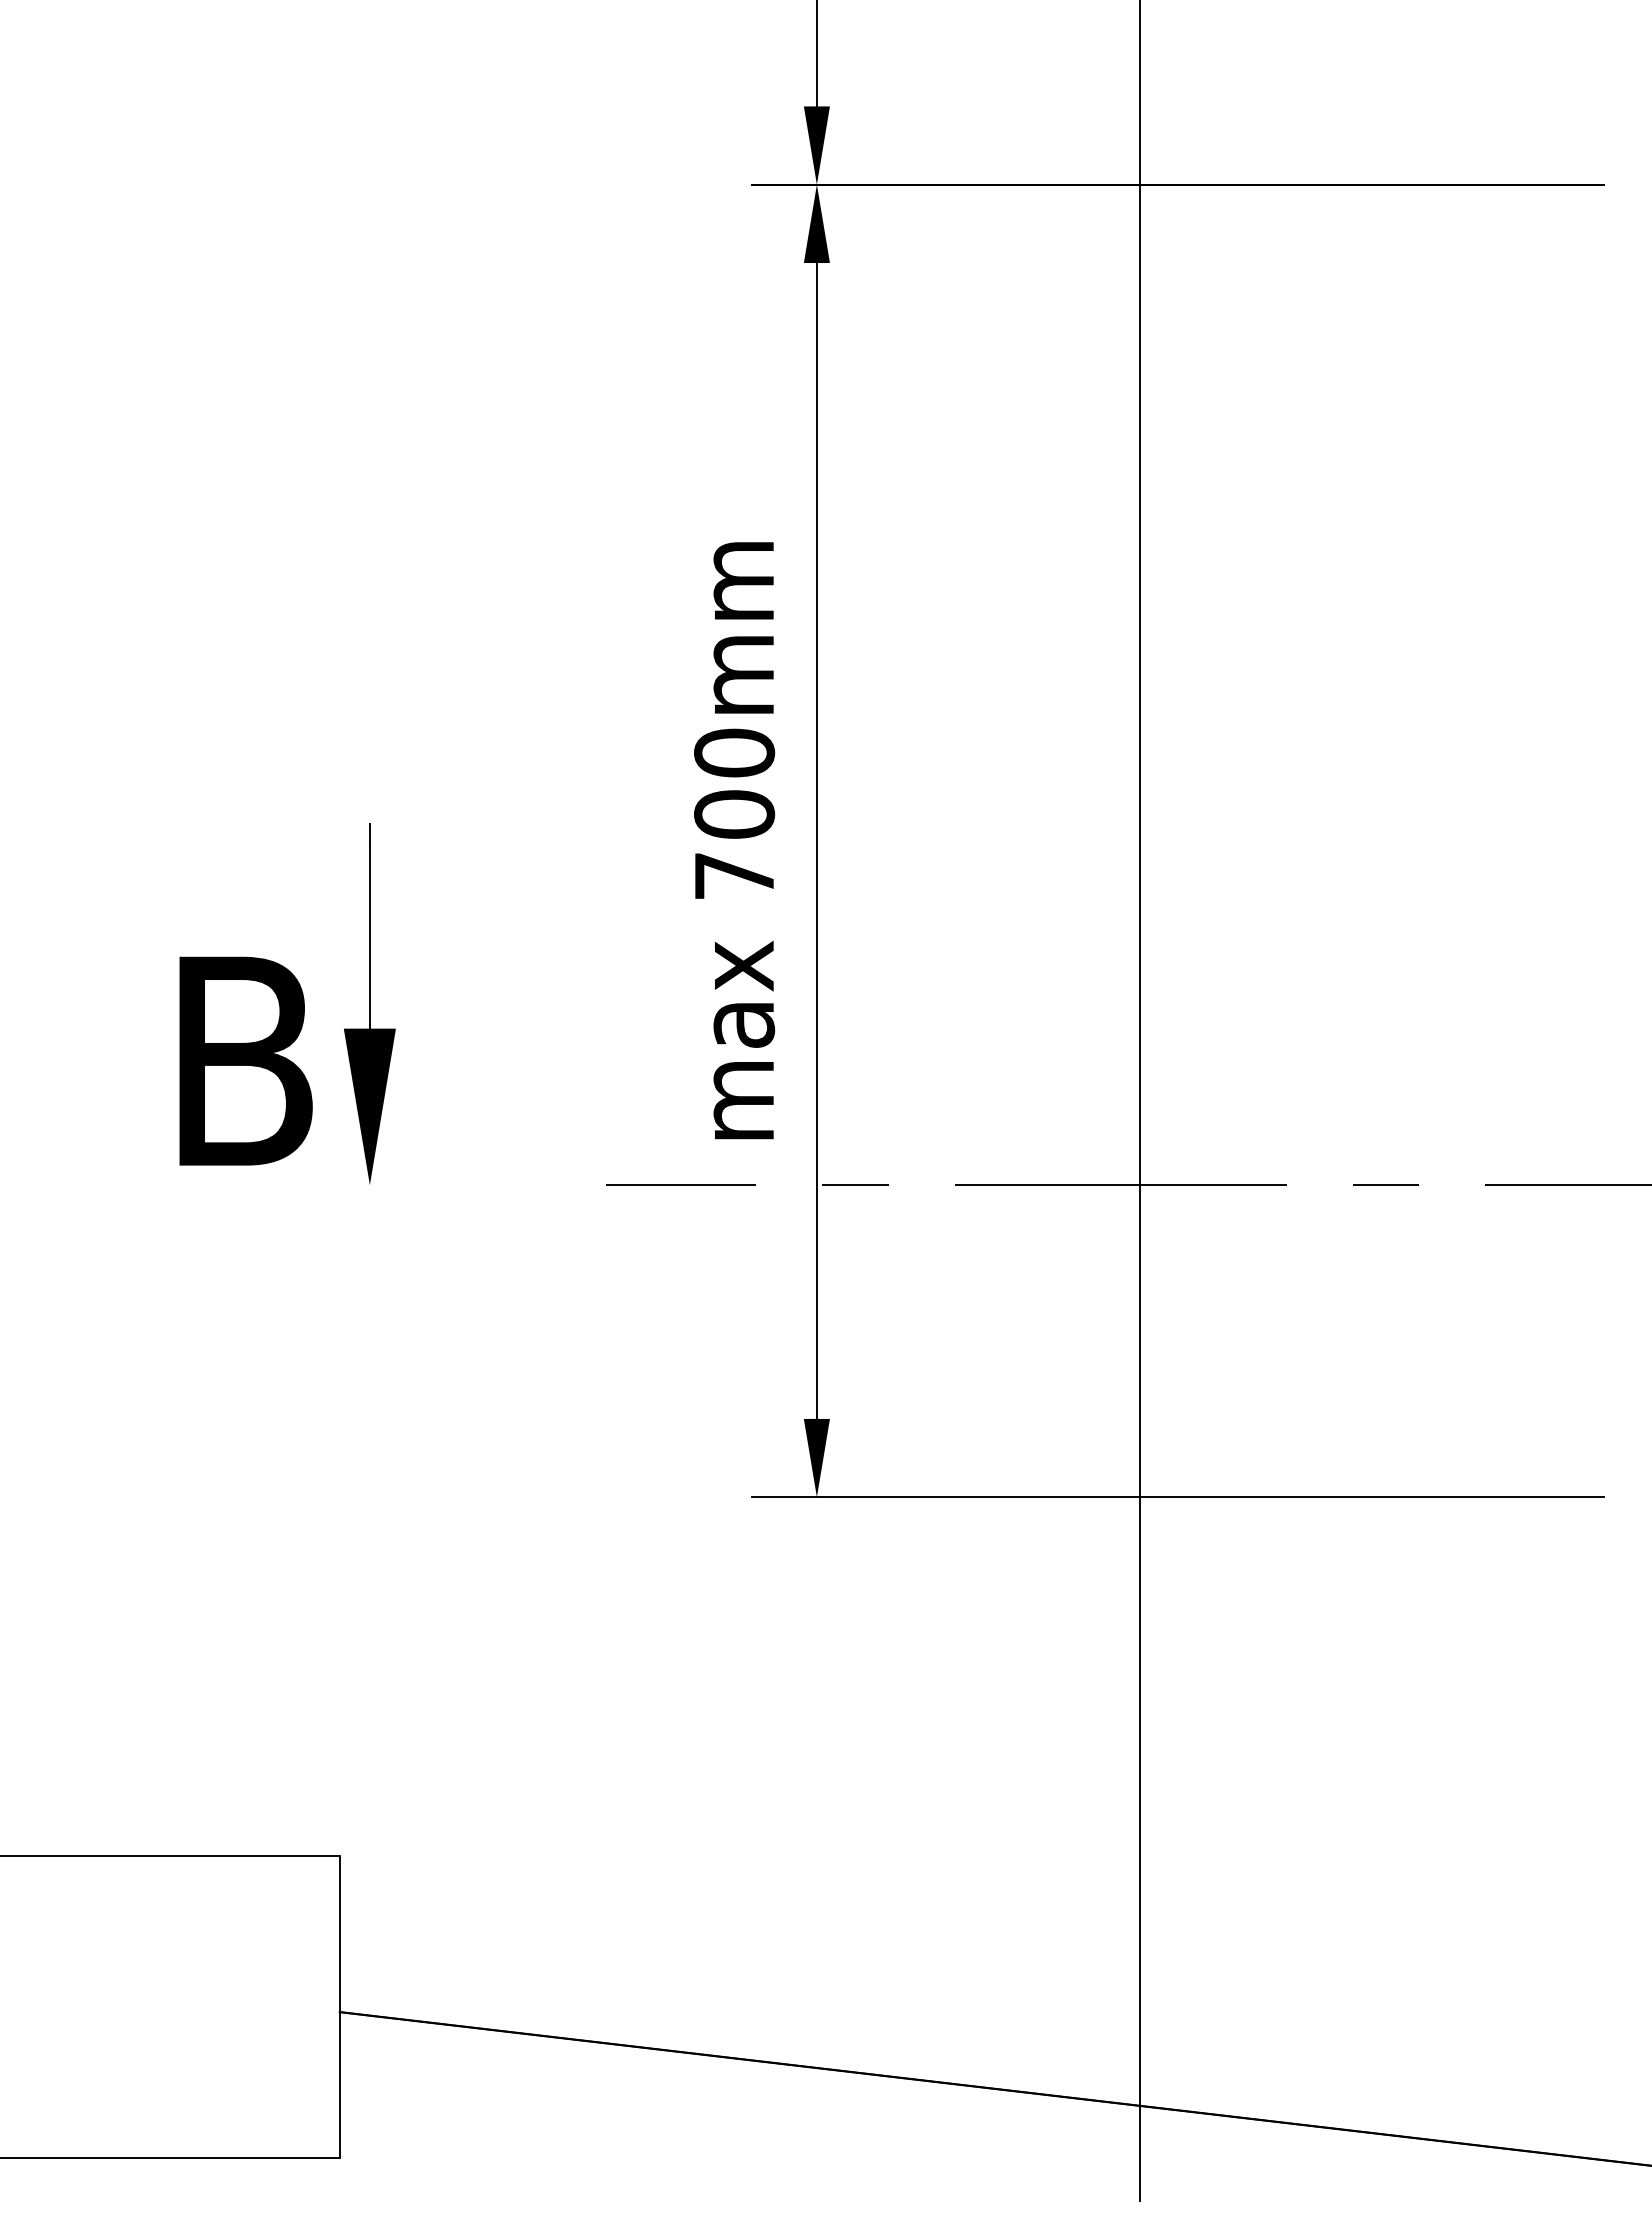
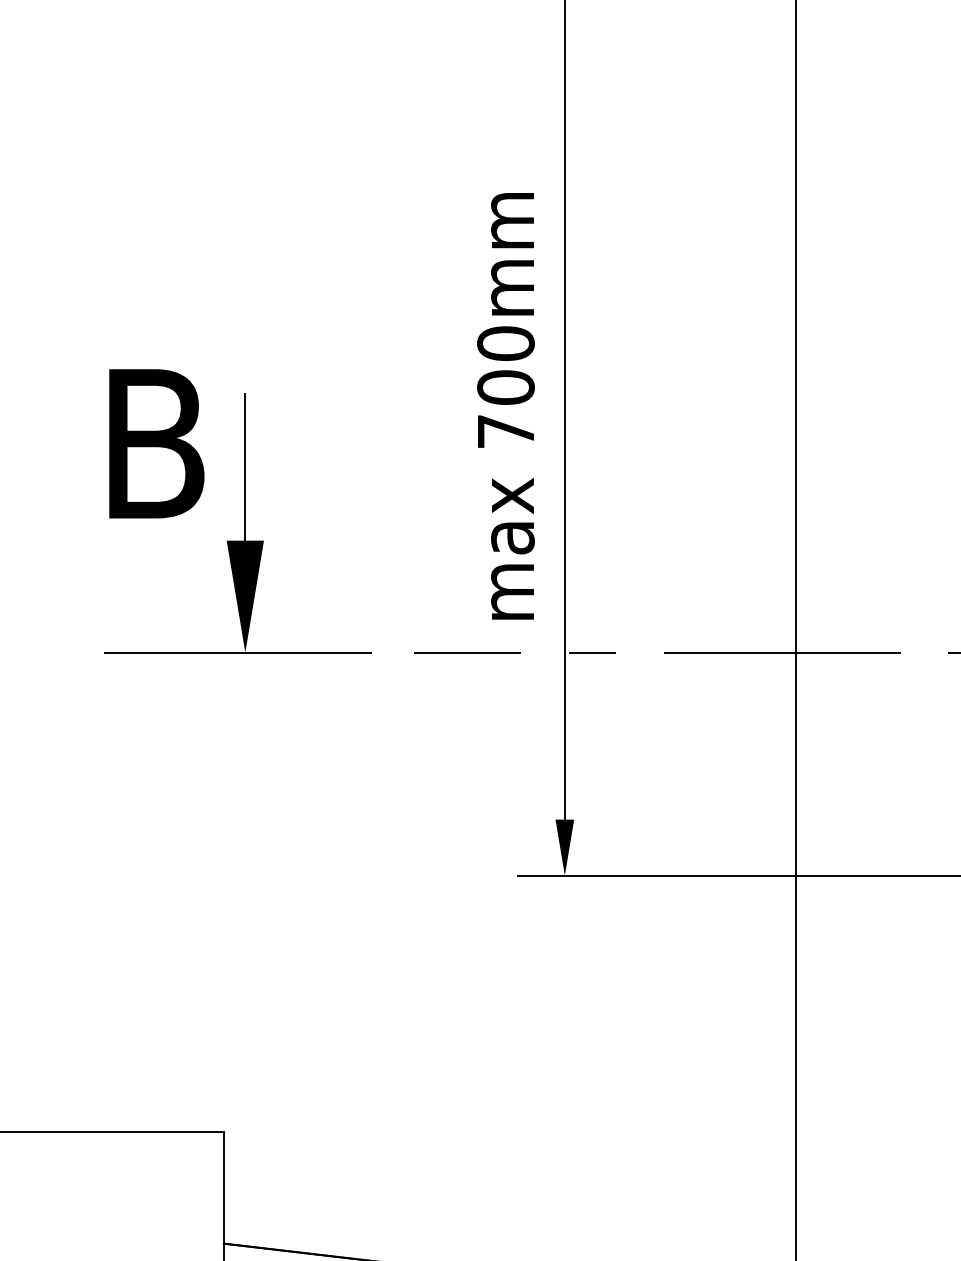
text: (245, 1060) -> (156, 443), moved
line: (359, 1185) -> (237, 652), added

